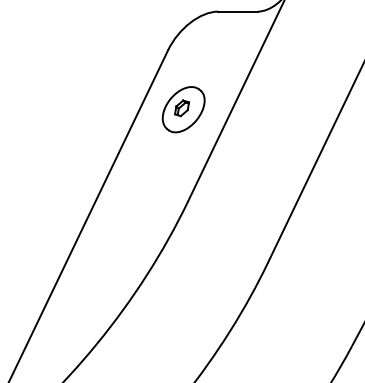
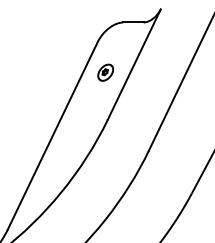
part: (183, 109) -> (105, 72), size x0.7

